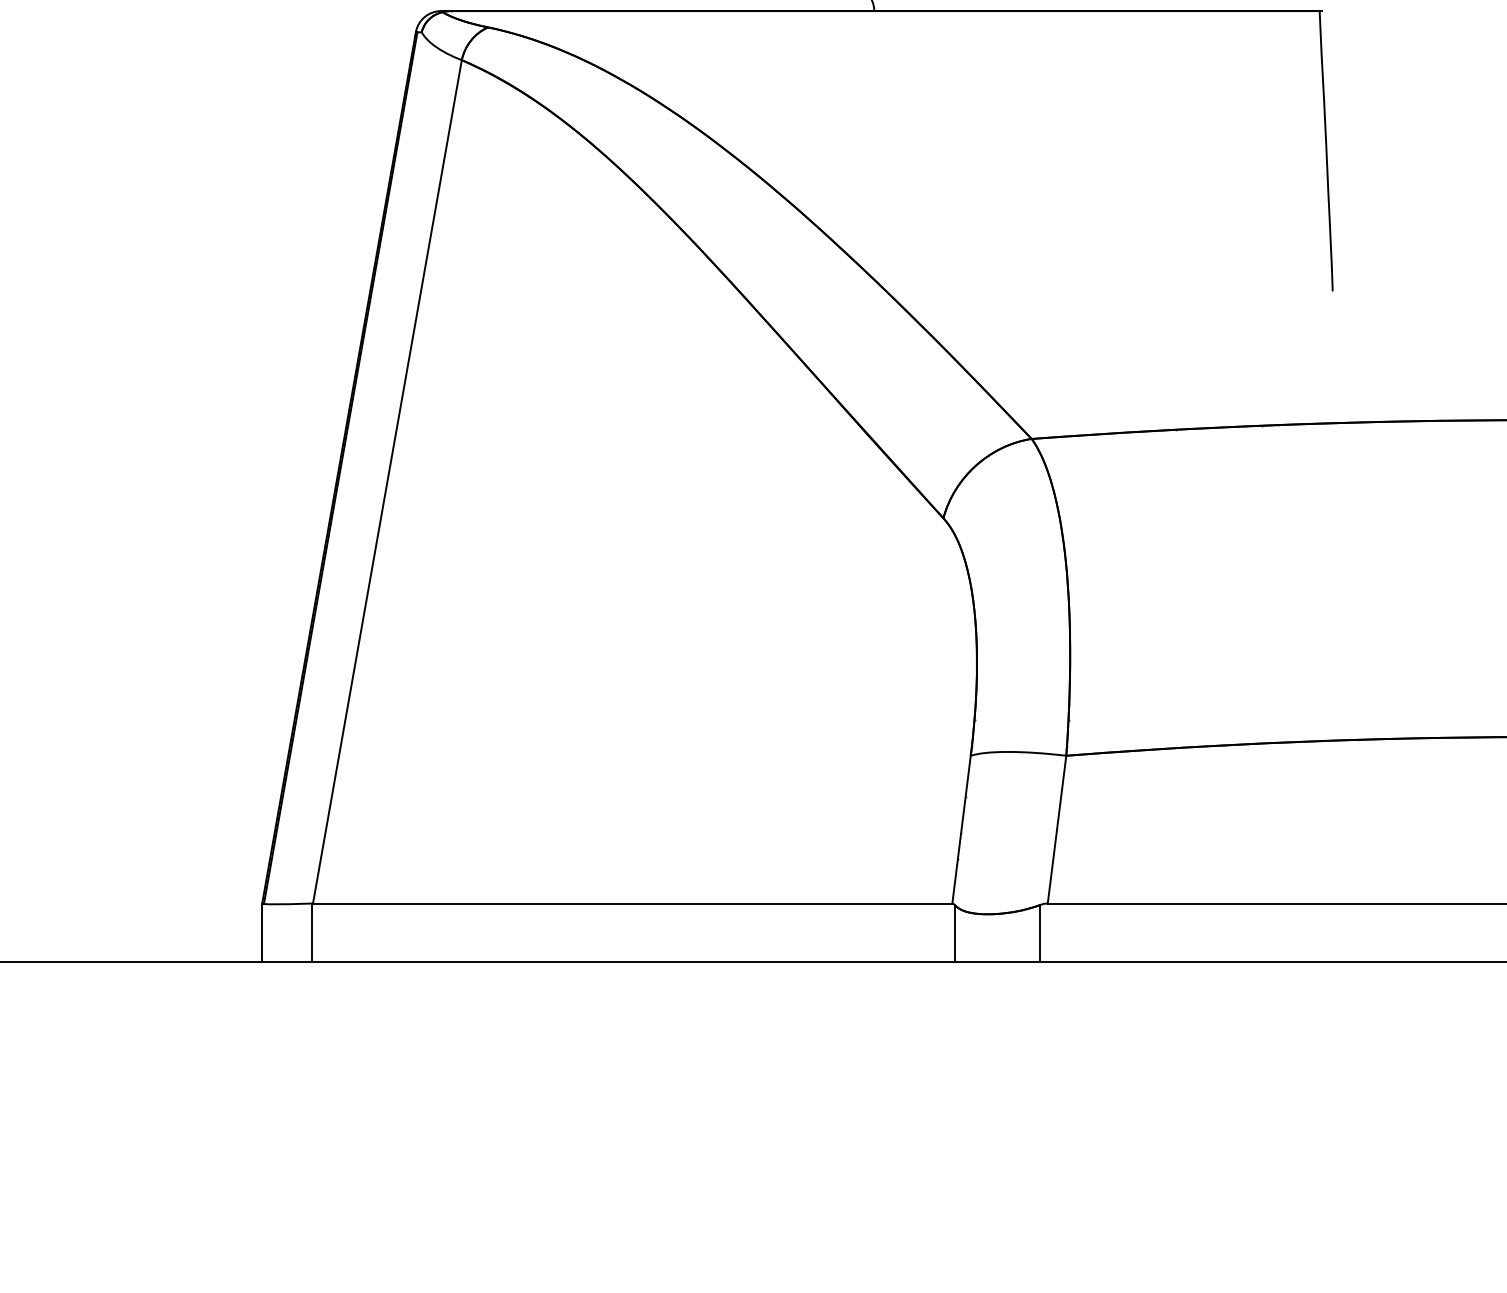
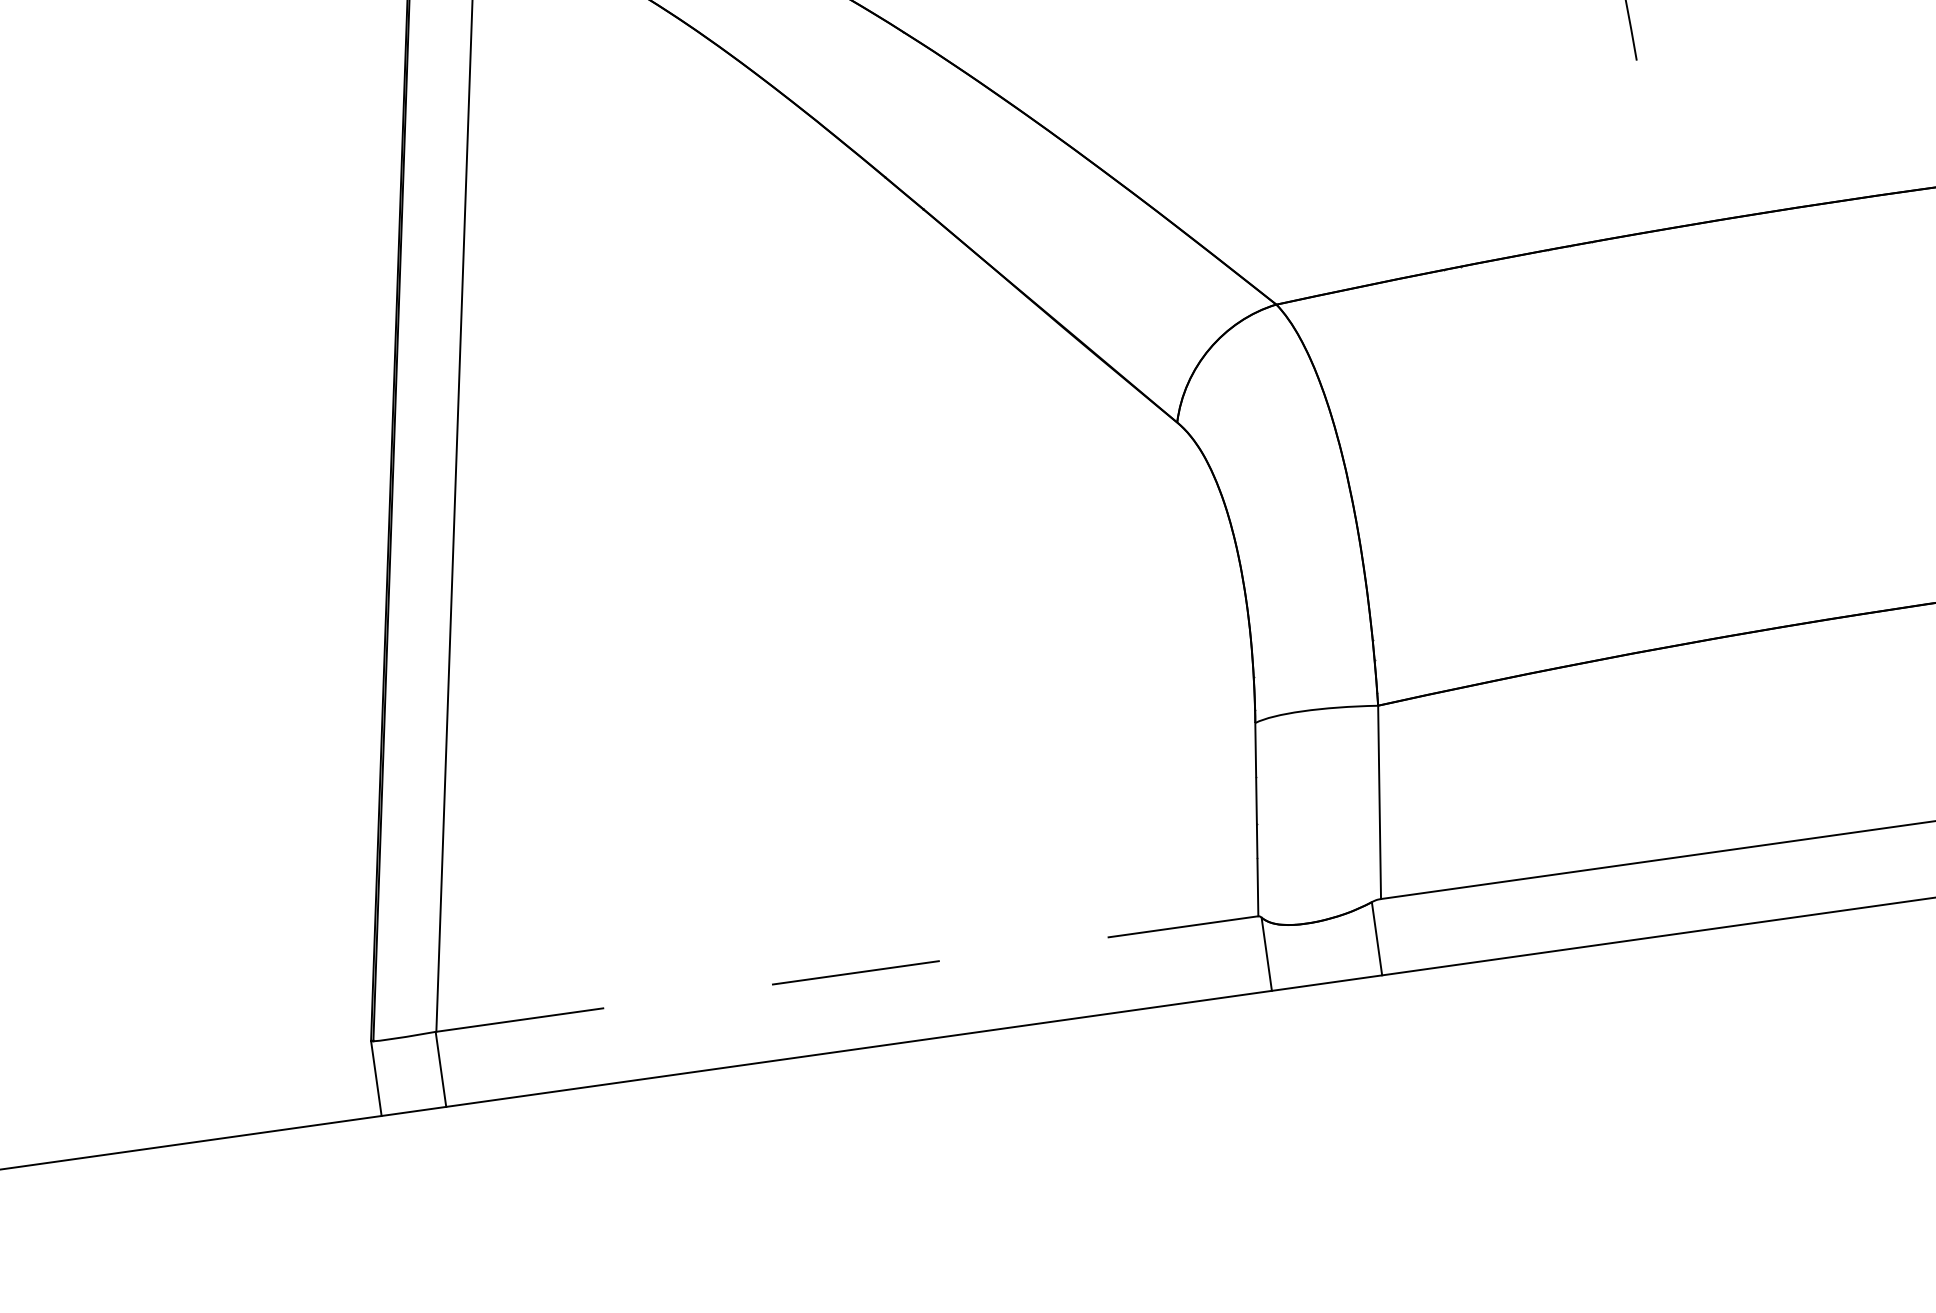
line: (632, 903) -> (847, 974), solid -> dashed

